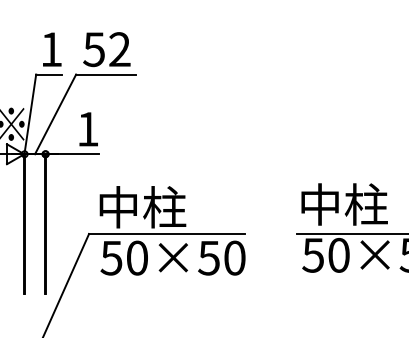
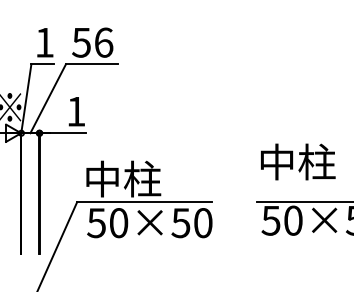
text: (119, 49) -> (103, 42), 52 -> 56
text: (344, 204) -> (298, 162), moved

